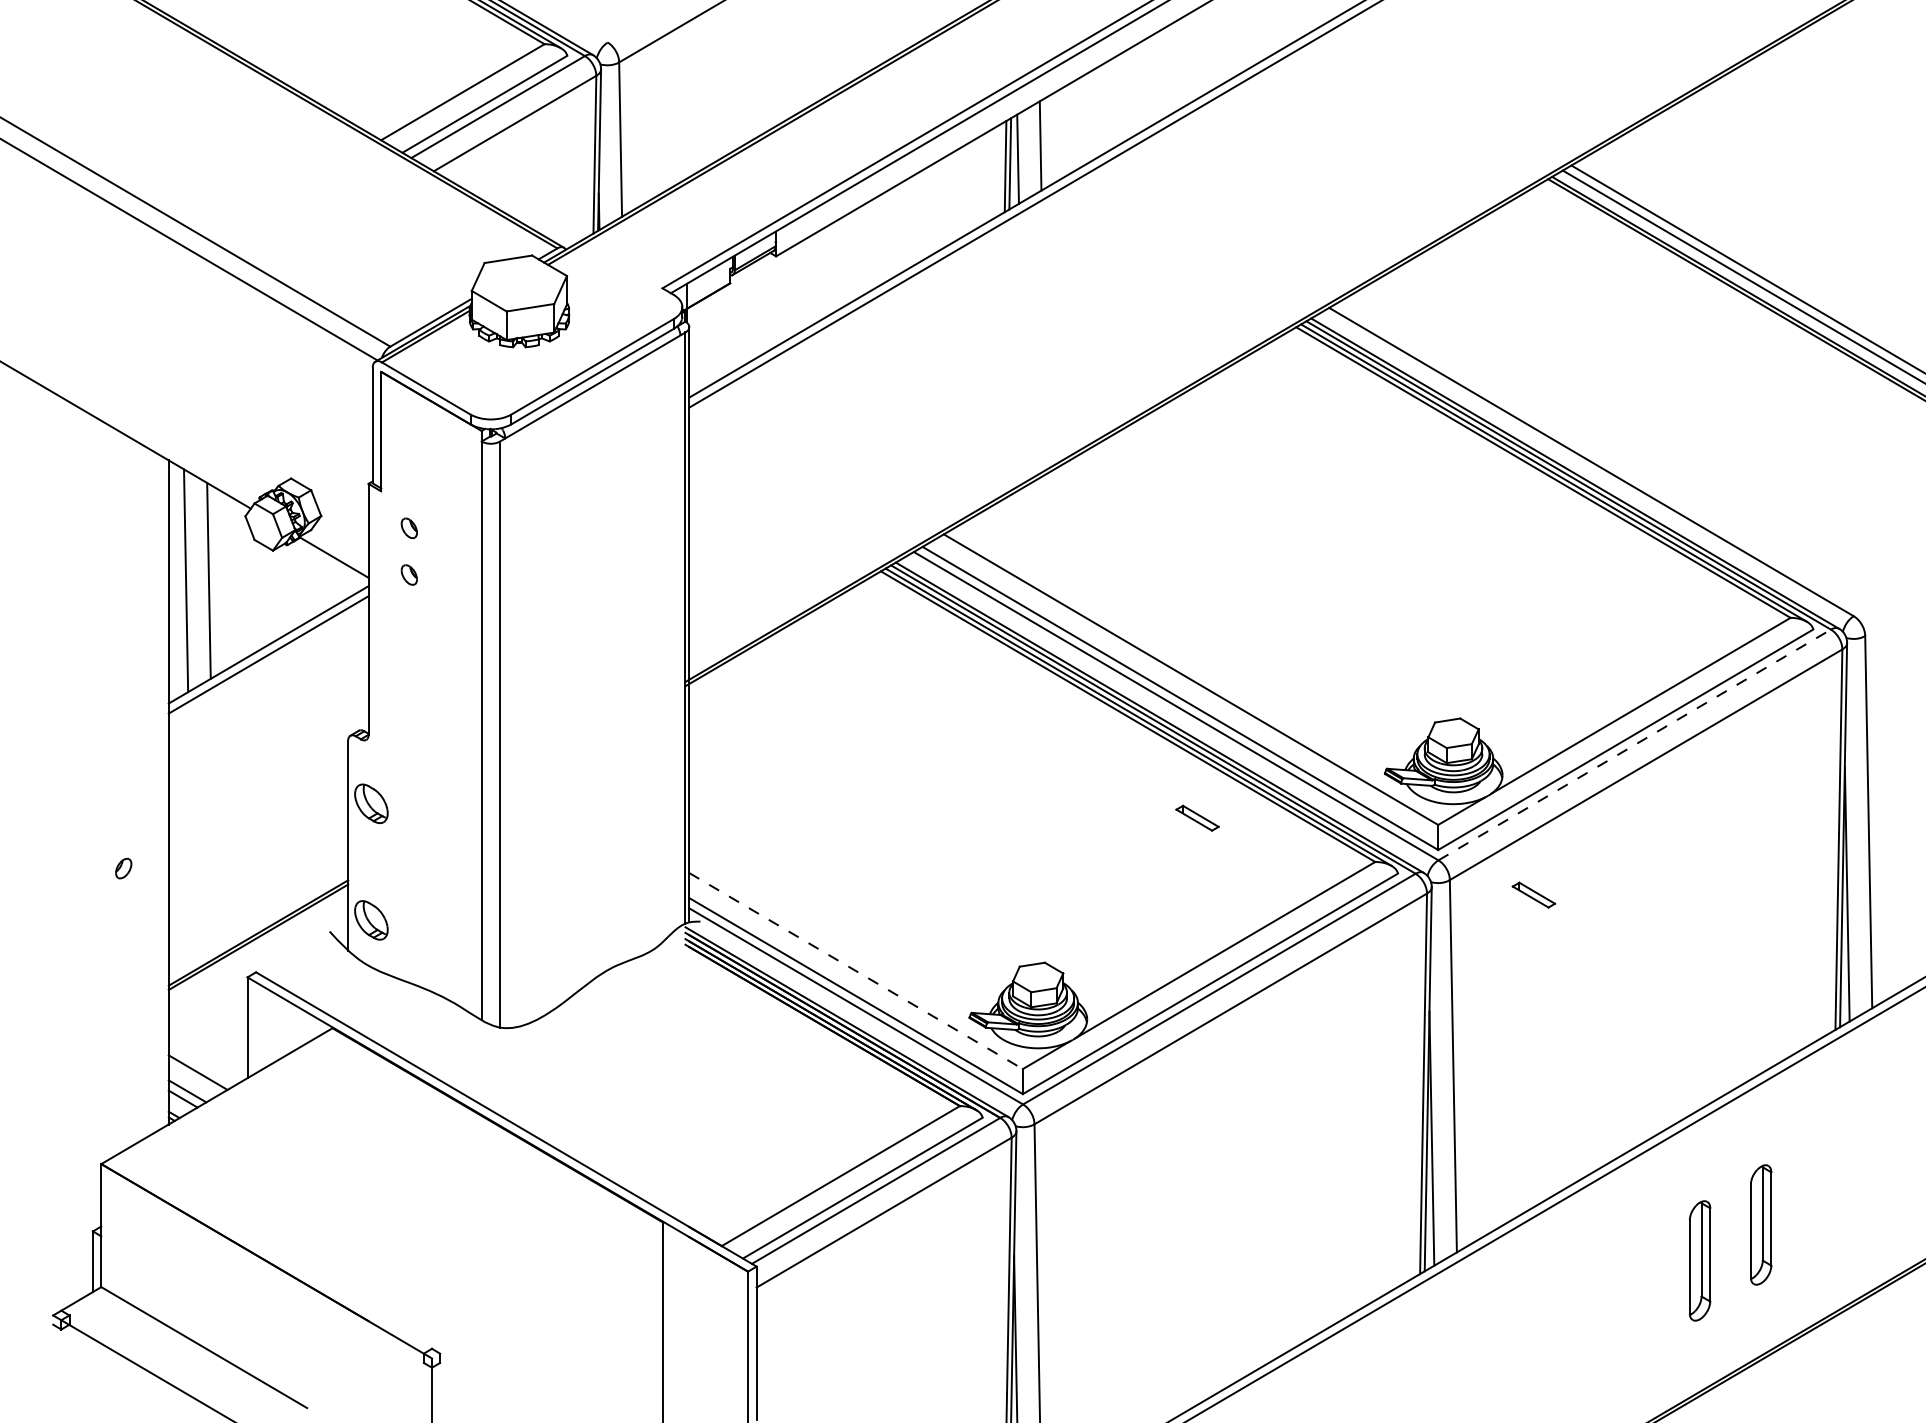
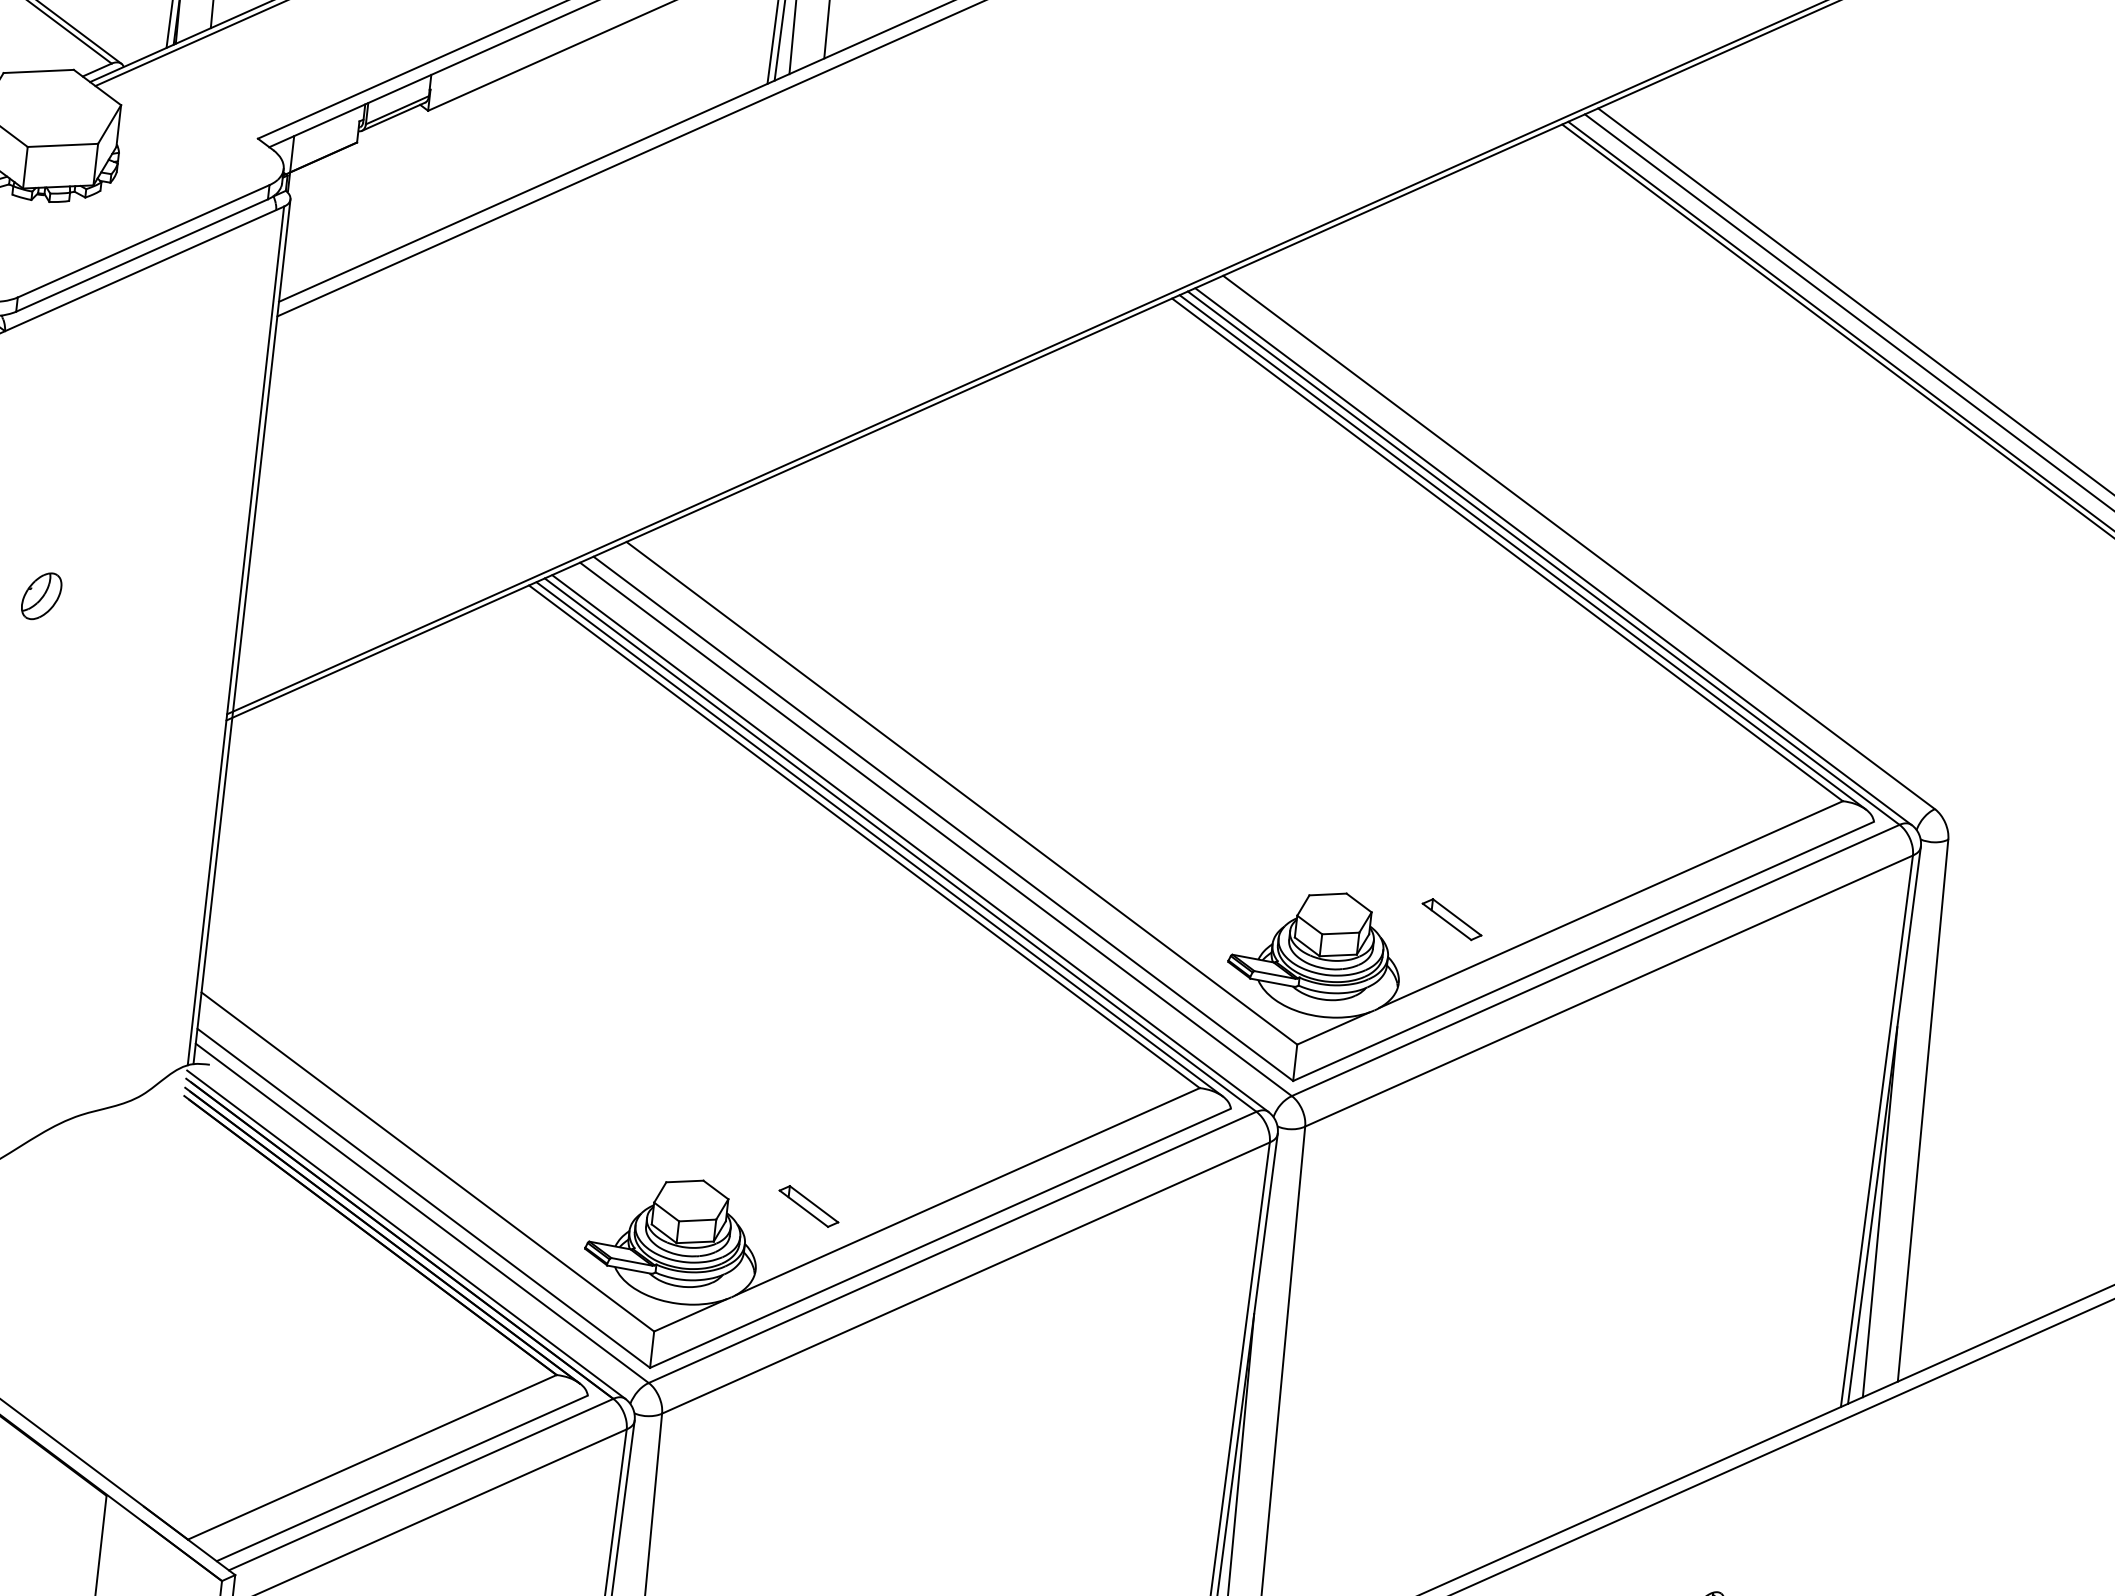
part: (549, 615) -> (40, 595), added
line: (1634, 745) -> (1595, 961), dashed -> solid
part: (1197, 817) -> (808, 1205), moved
part: (1533, 894) -> (1451, 918), moved
line: (856, 971) -> (428, 1162), dashed -> solid

